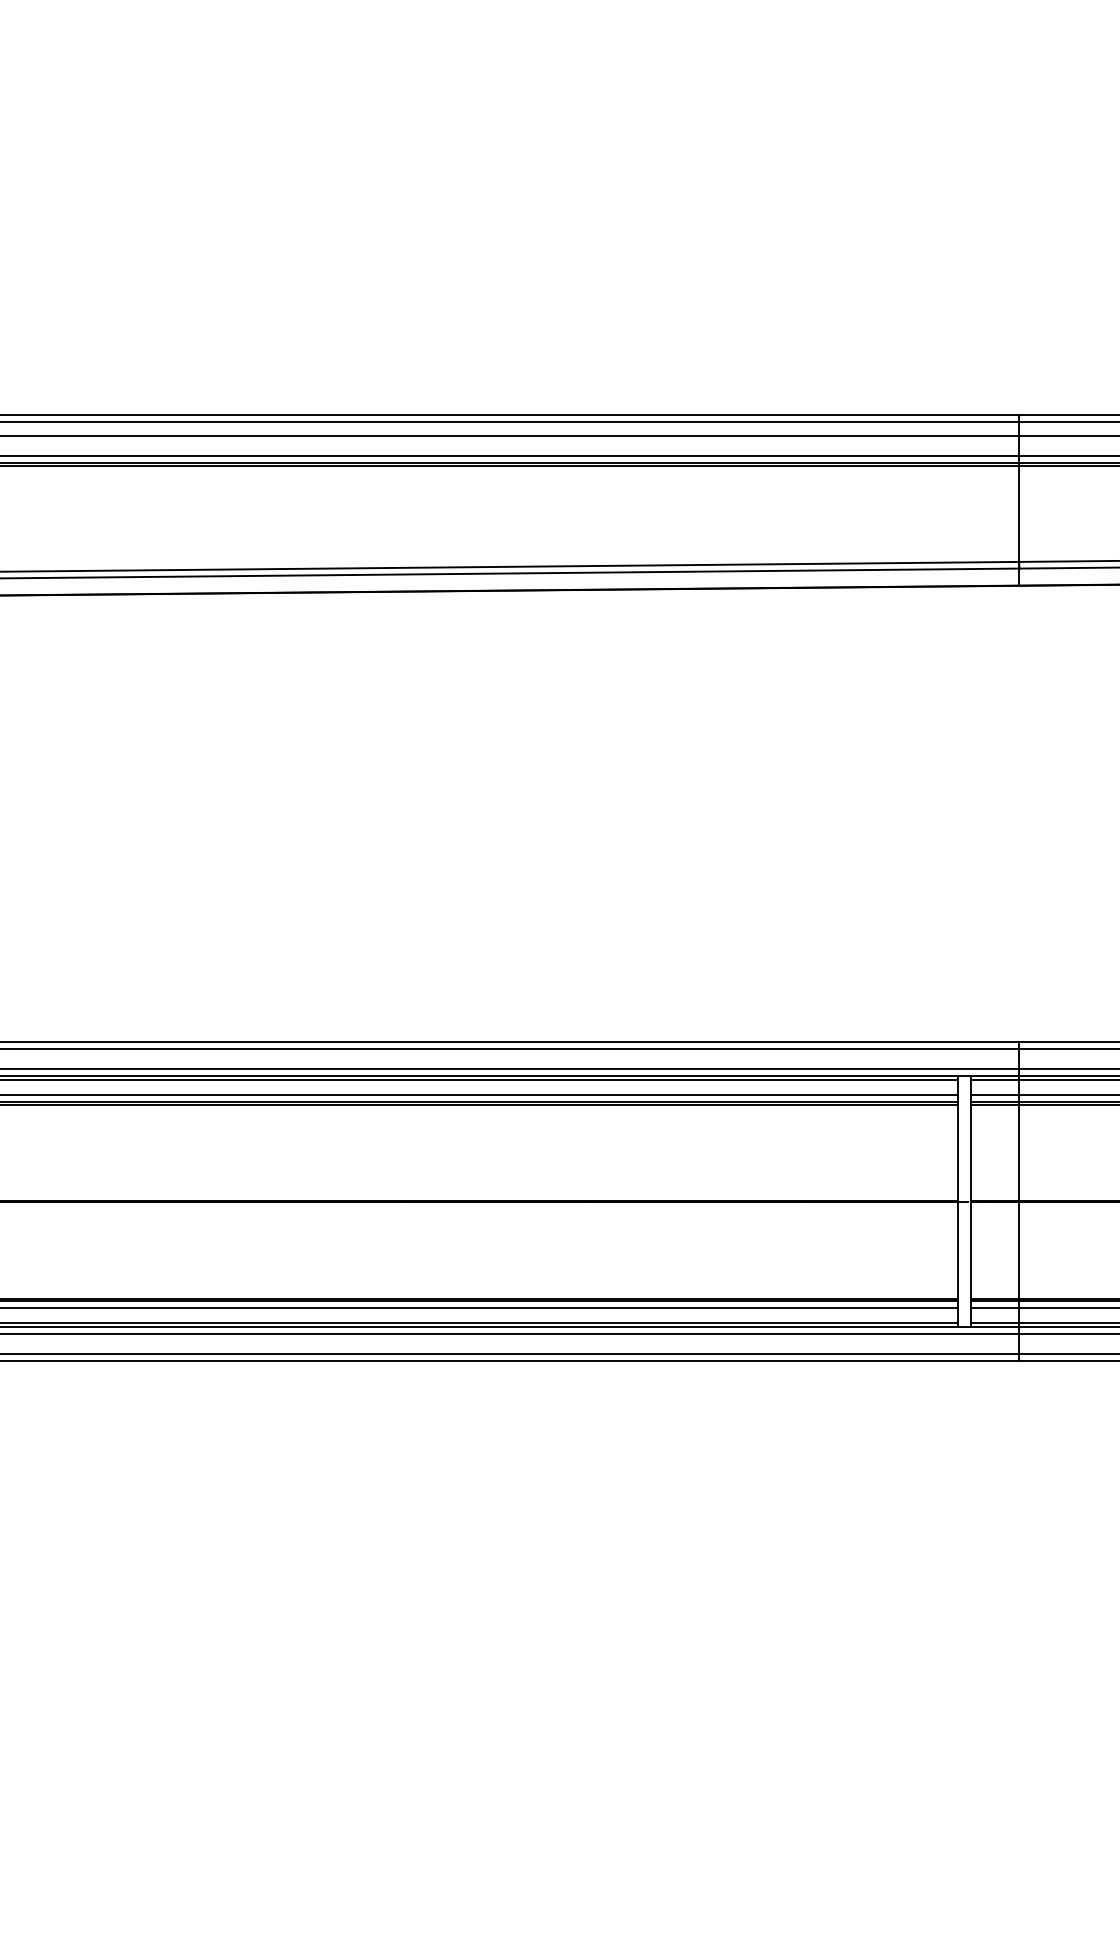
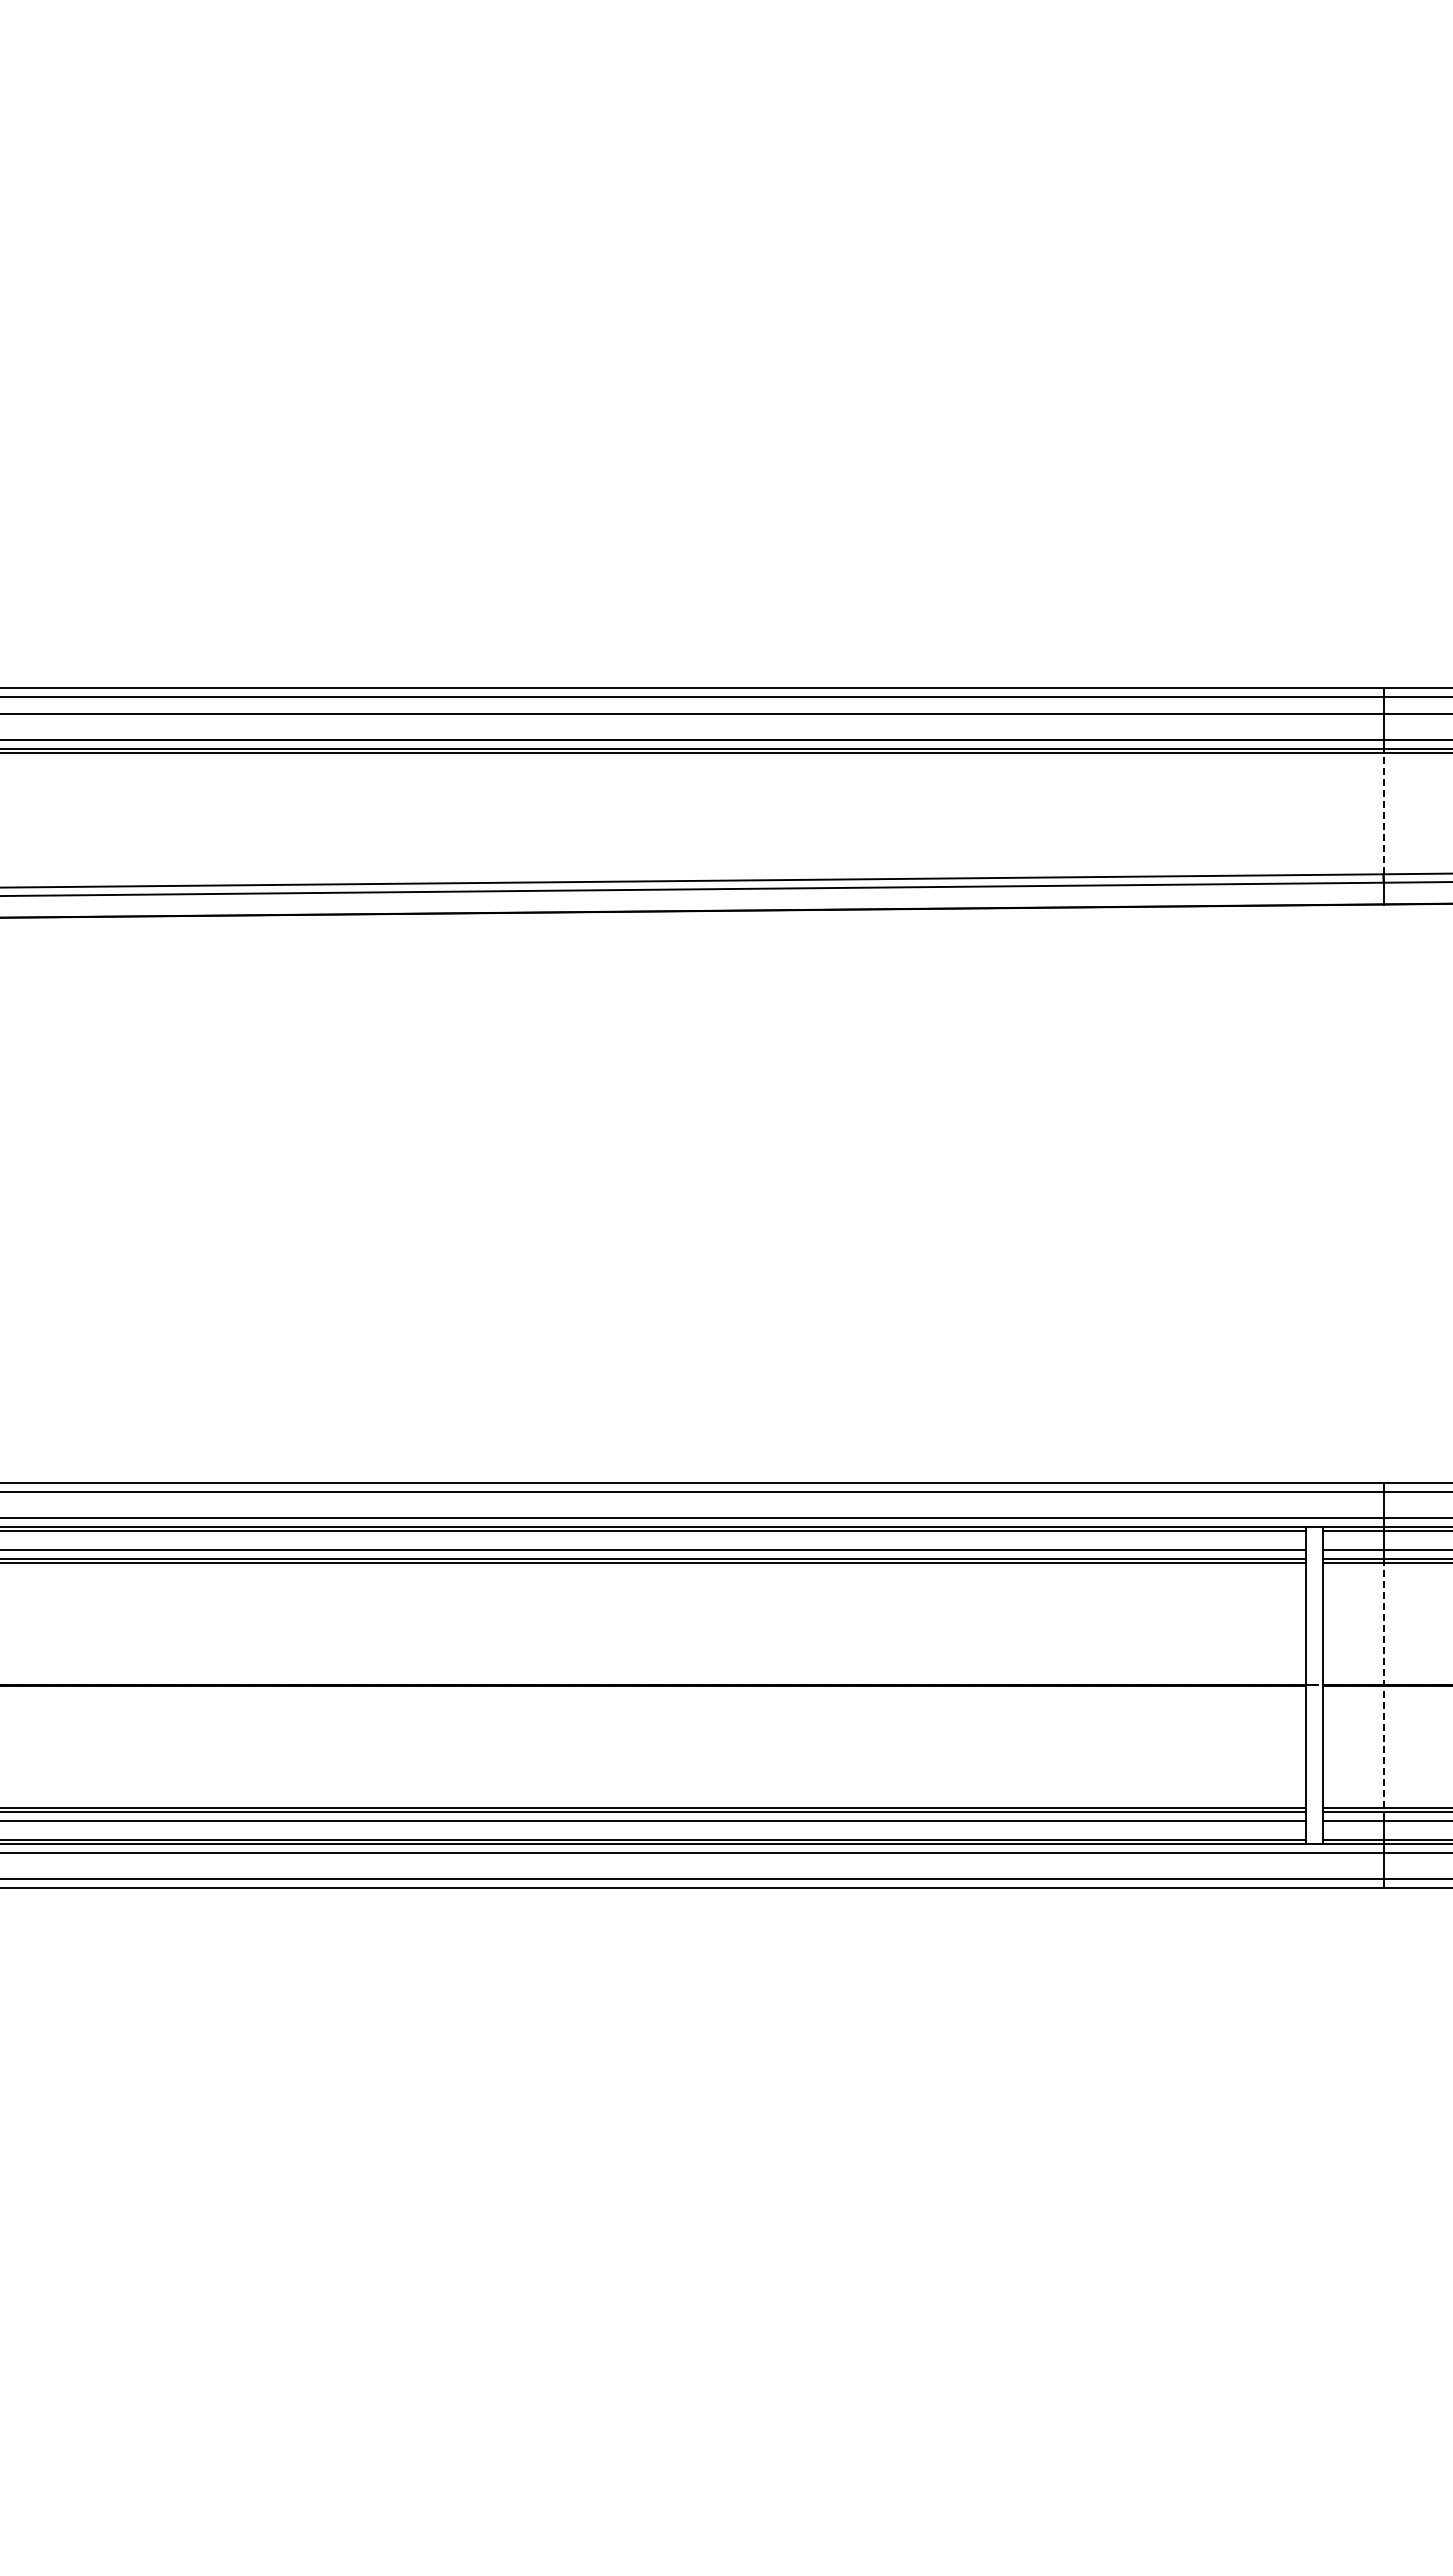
line: (1019, 512) -> (1383, 811), solid -> dashed
line: (1019, 1201) -> (1383, 1685), solid -> dashed

